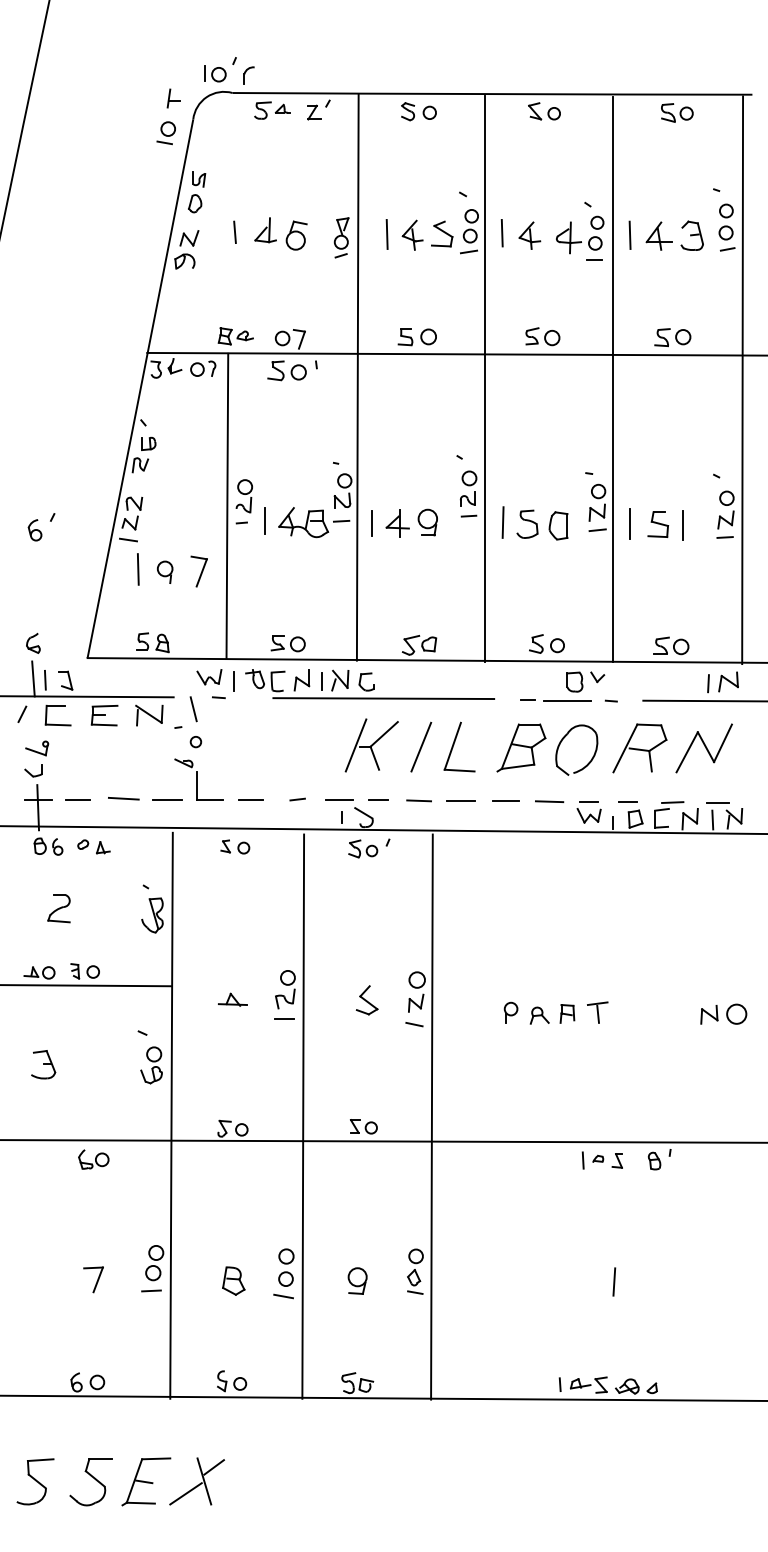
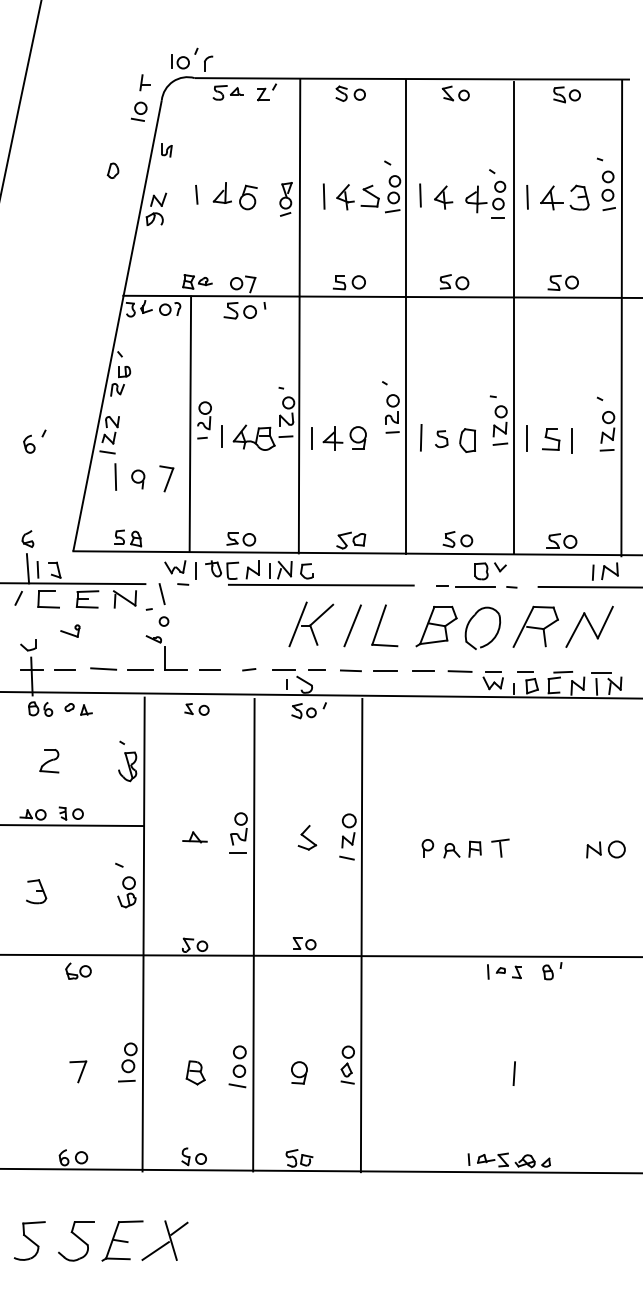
part: (195, 203) -> (113, 170), moved
part: (527, 523) -> (441, 438), size x0.7
part: (37, 748) -> (70, 631), moved

